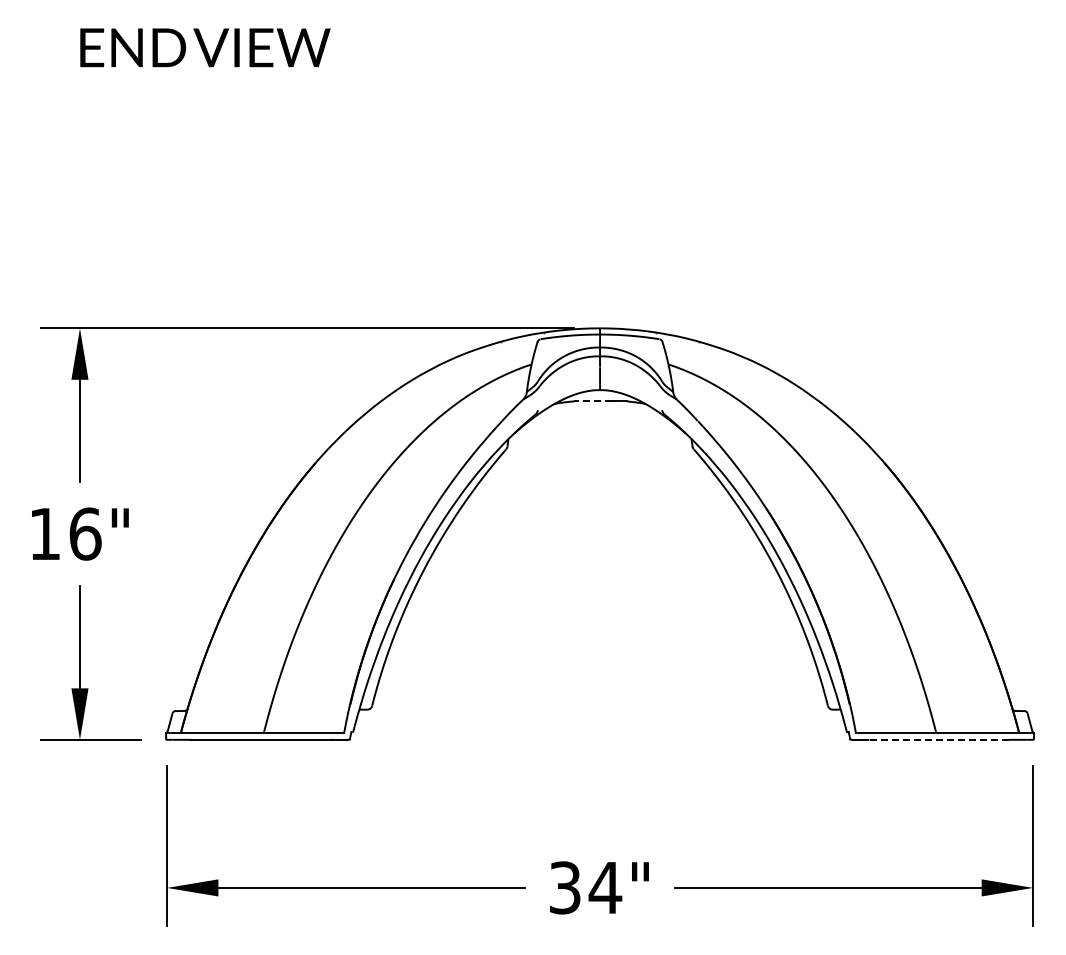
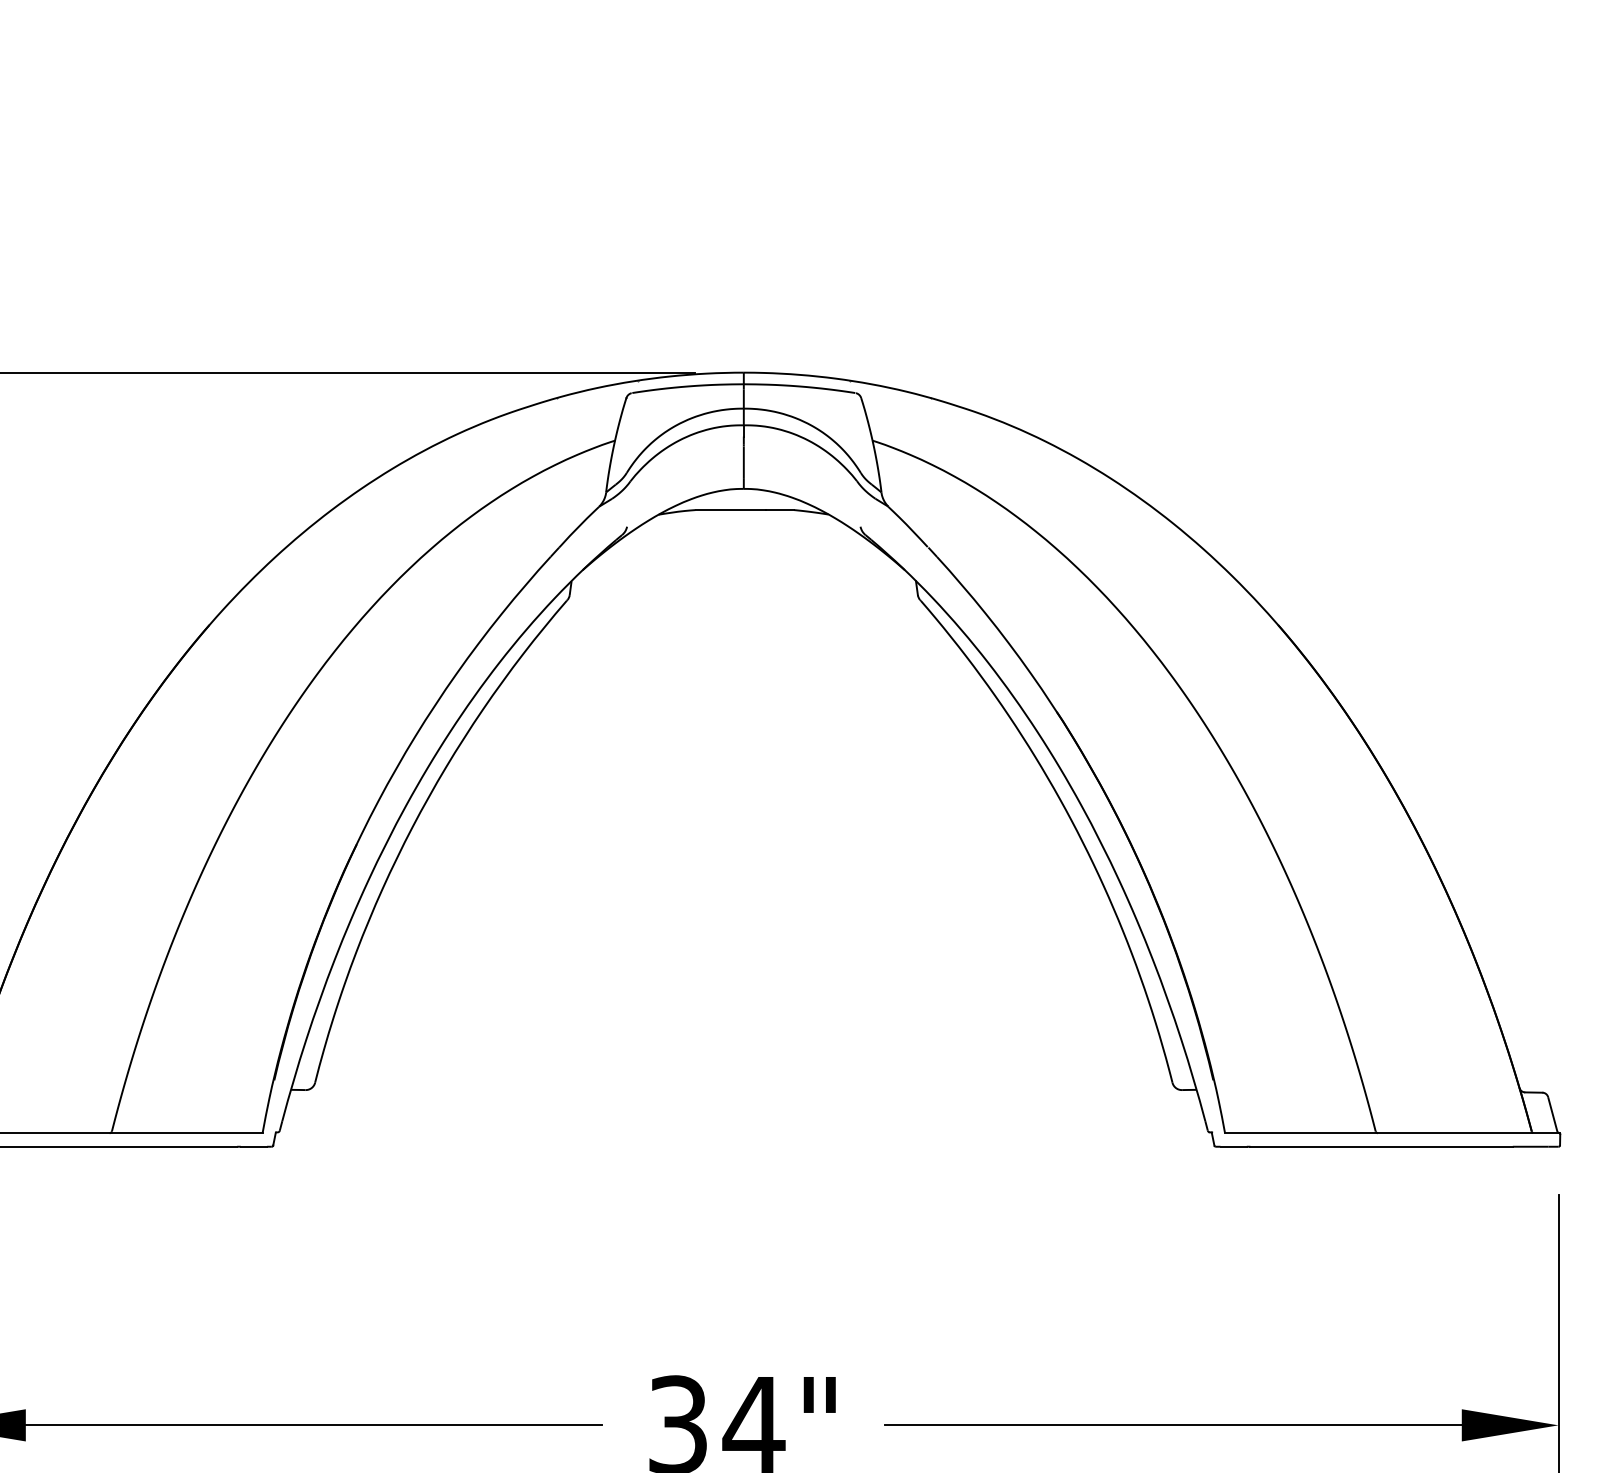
line: (593, 401) -> (731, 510), dashed -> solid
line: (939, 739) -> (1382, 1146), dashed -> solid

